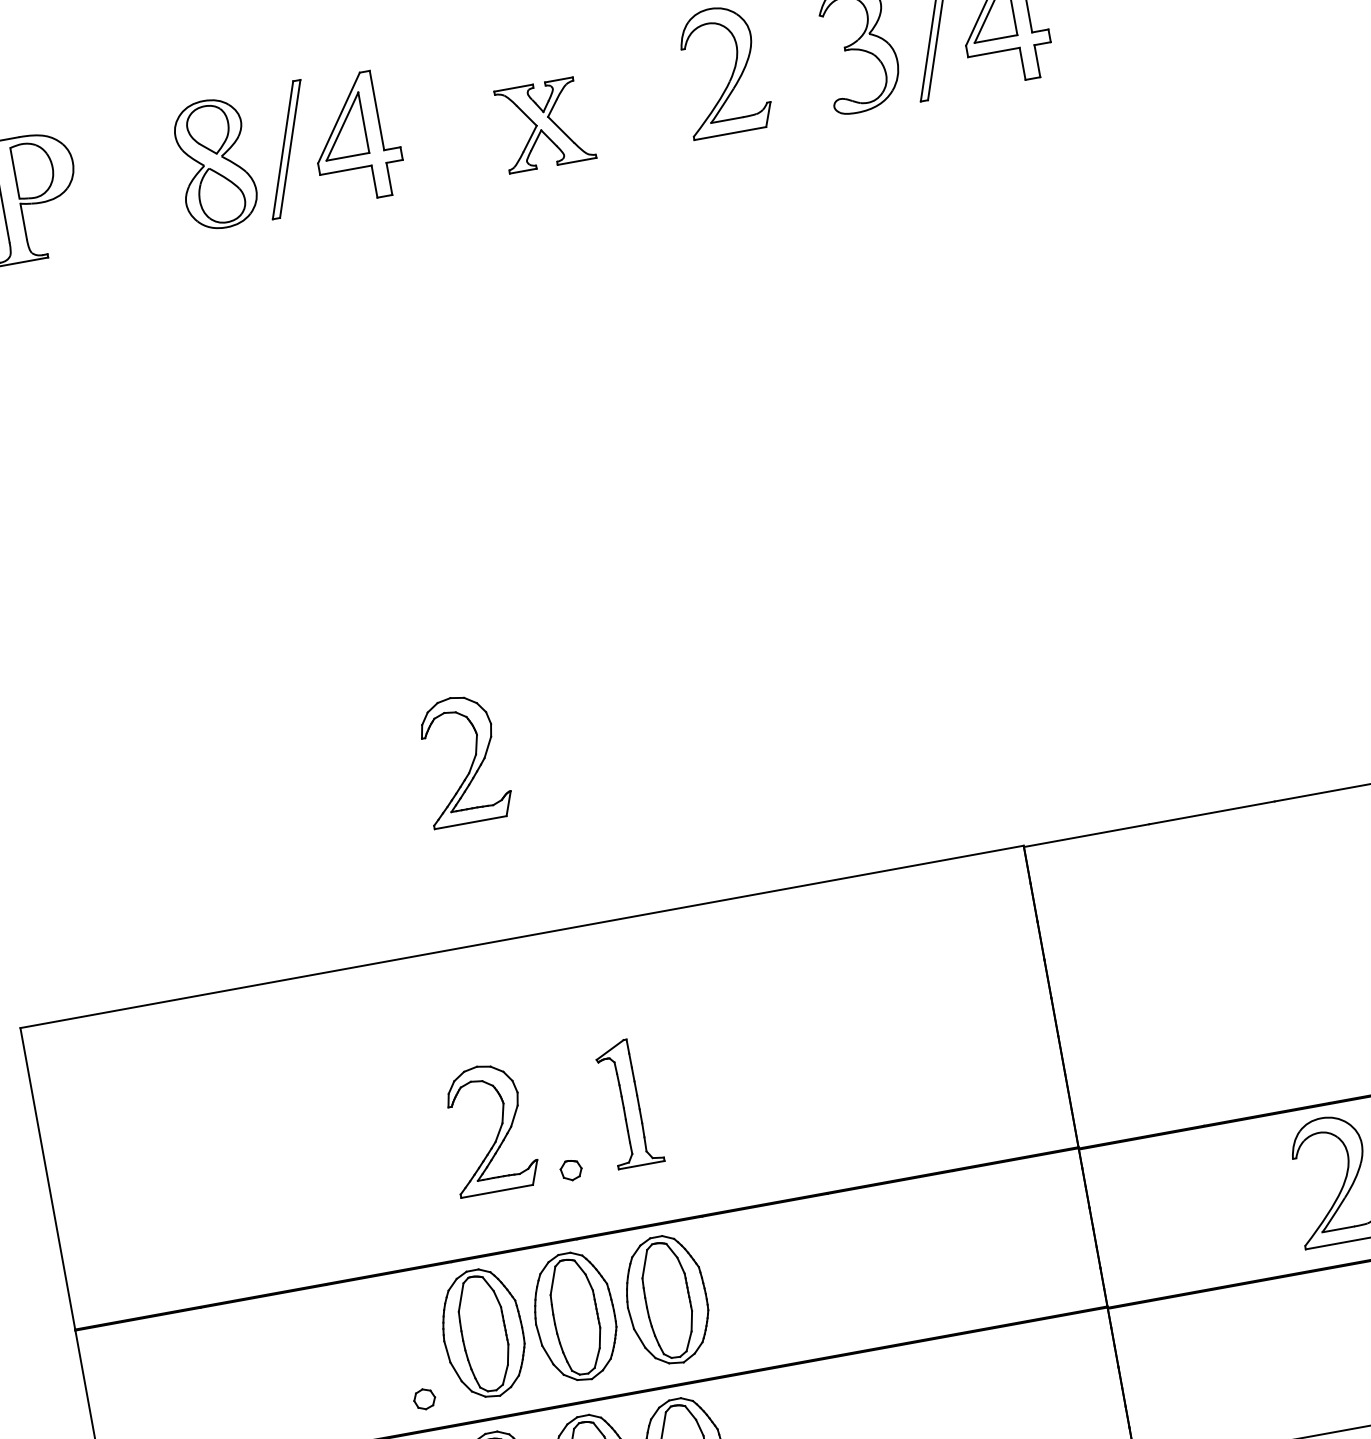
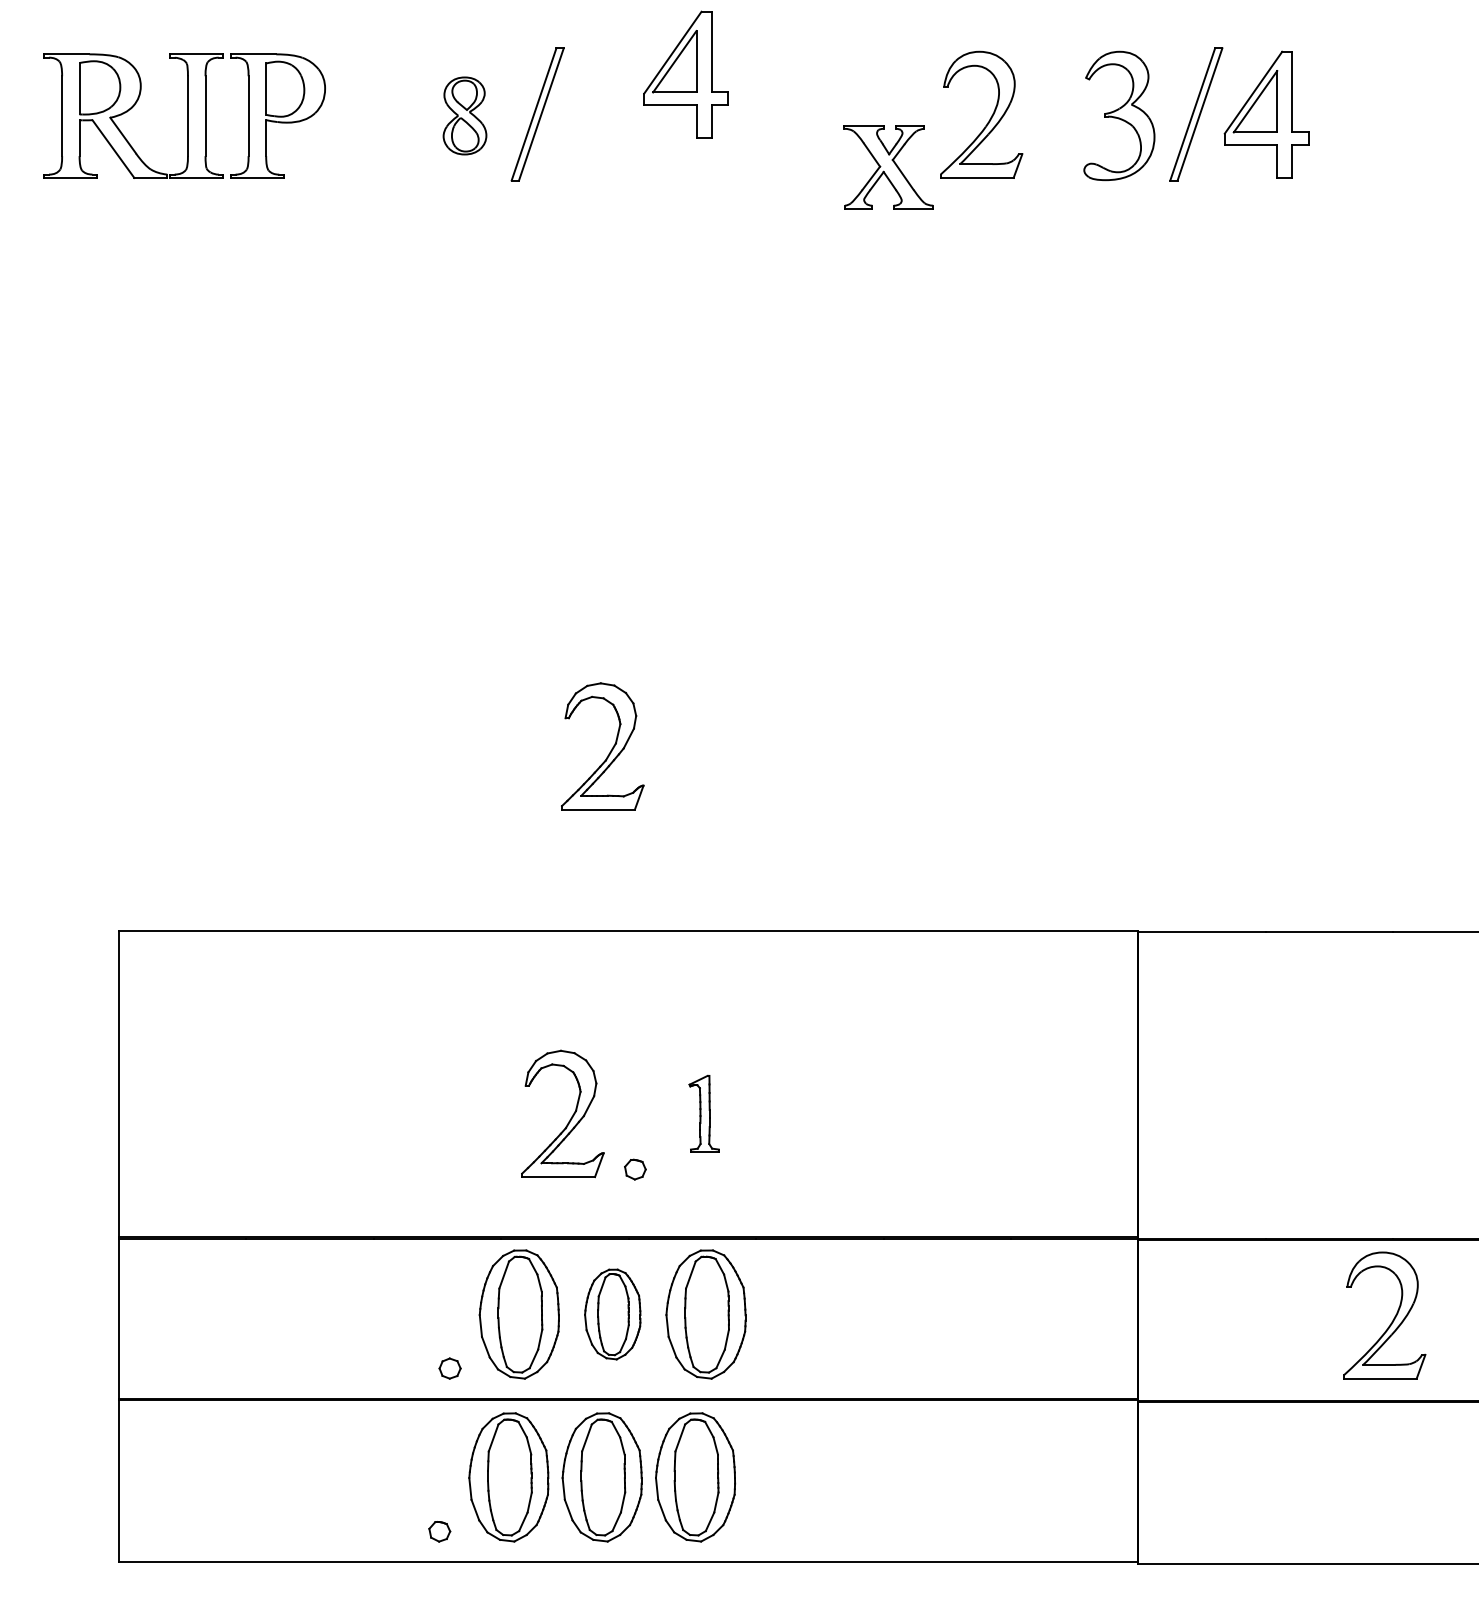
part: (545, 125) -> (888, 167), moved
part: (355, 137) -> (685, 74), moved
part: (214, 163) -> (464, 115), size x0.6
part: (628, 1102) -> (703, 1113), size x0.6
part: (574, 1316) -> (612, 1314), size x0.7

